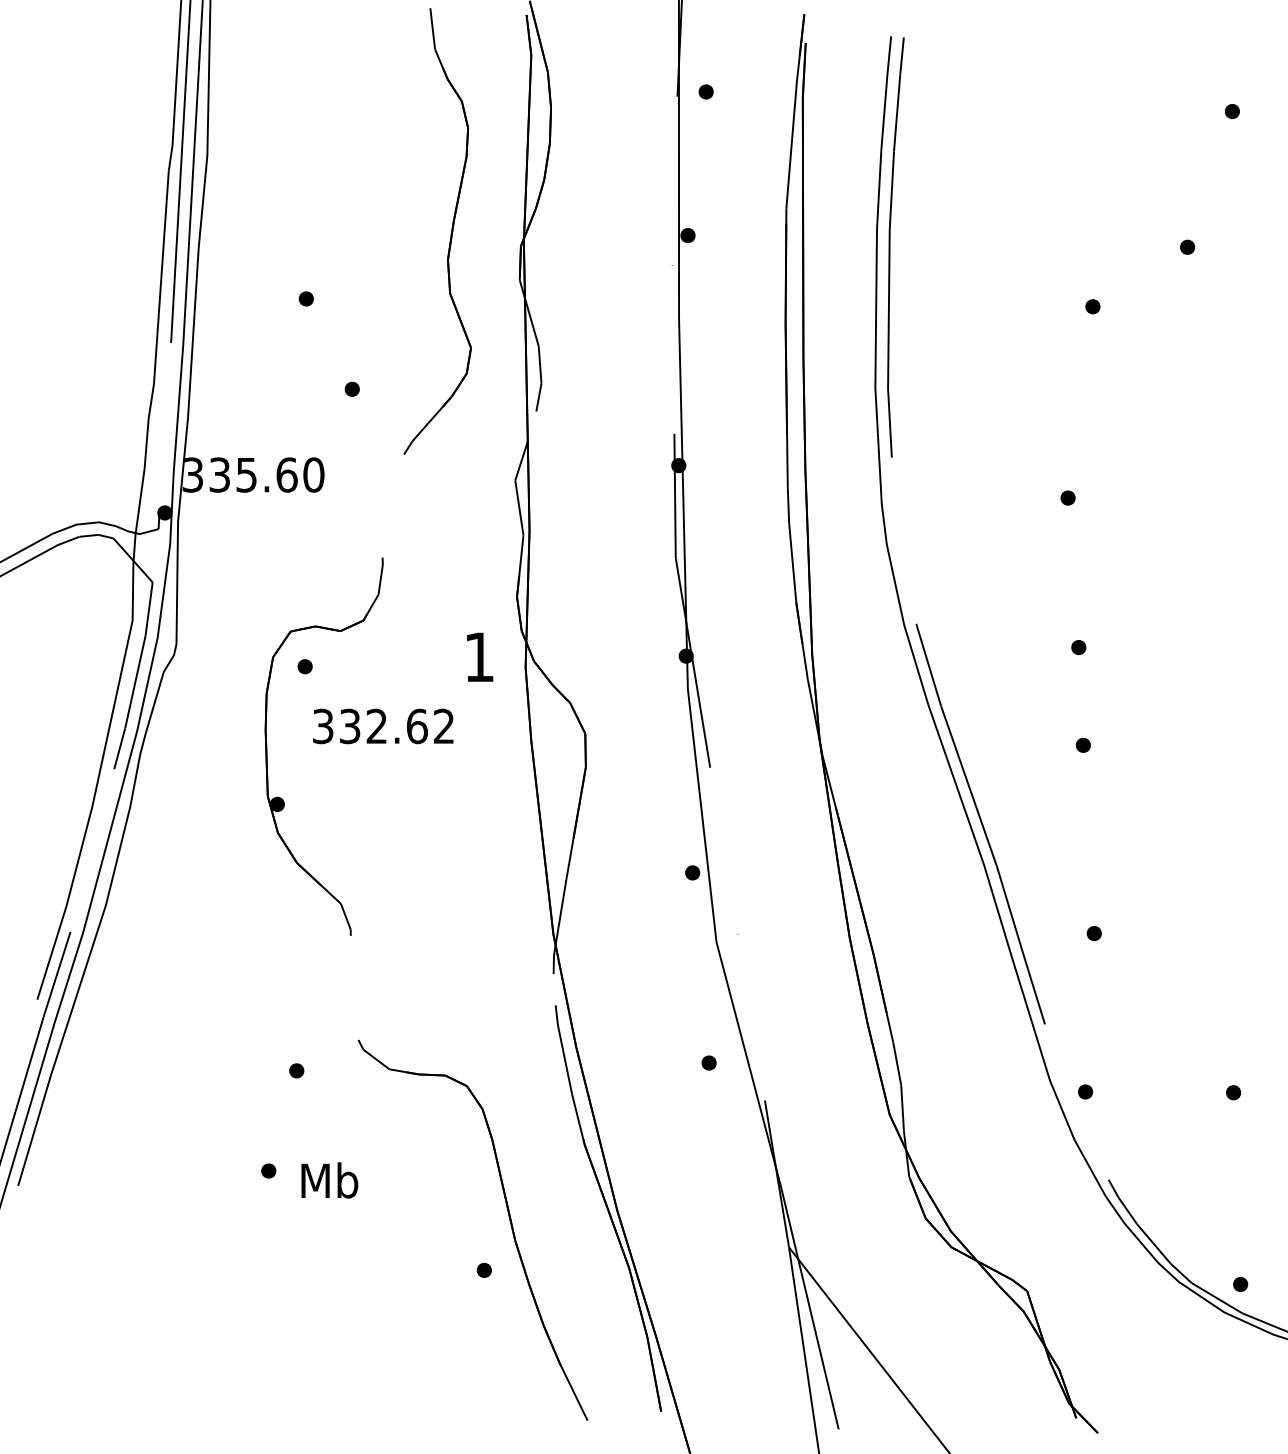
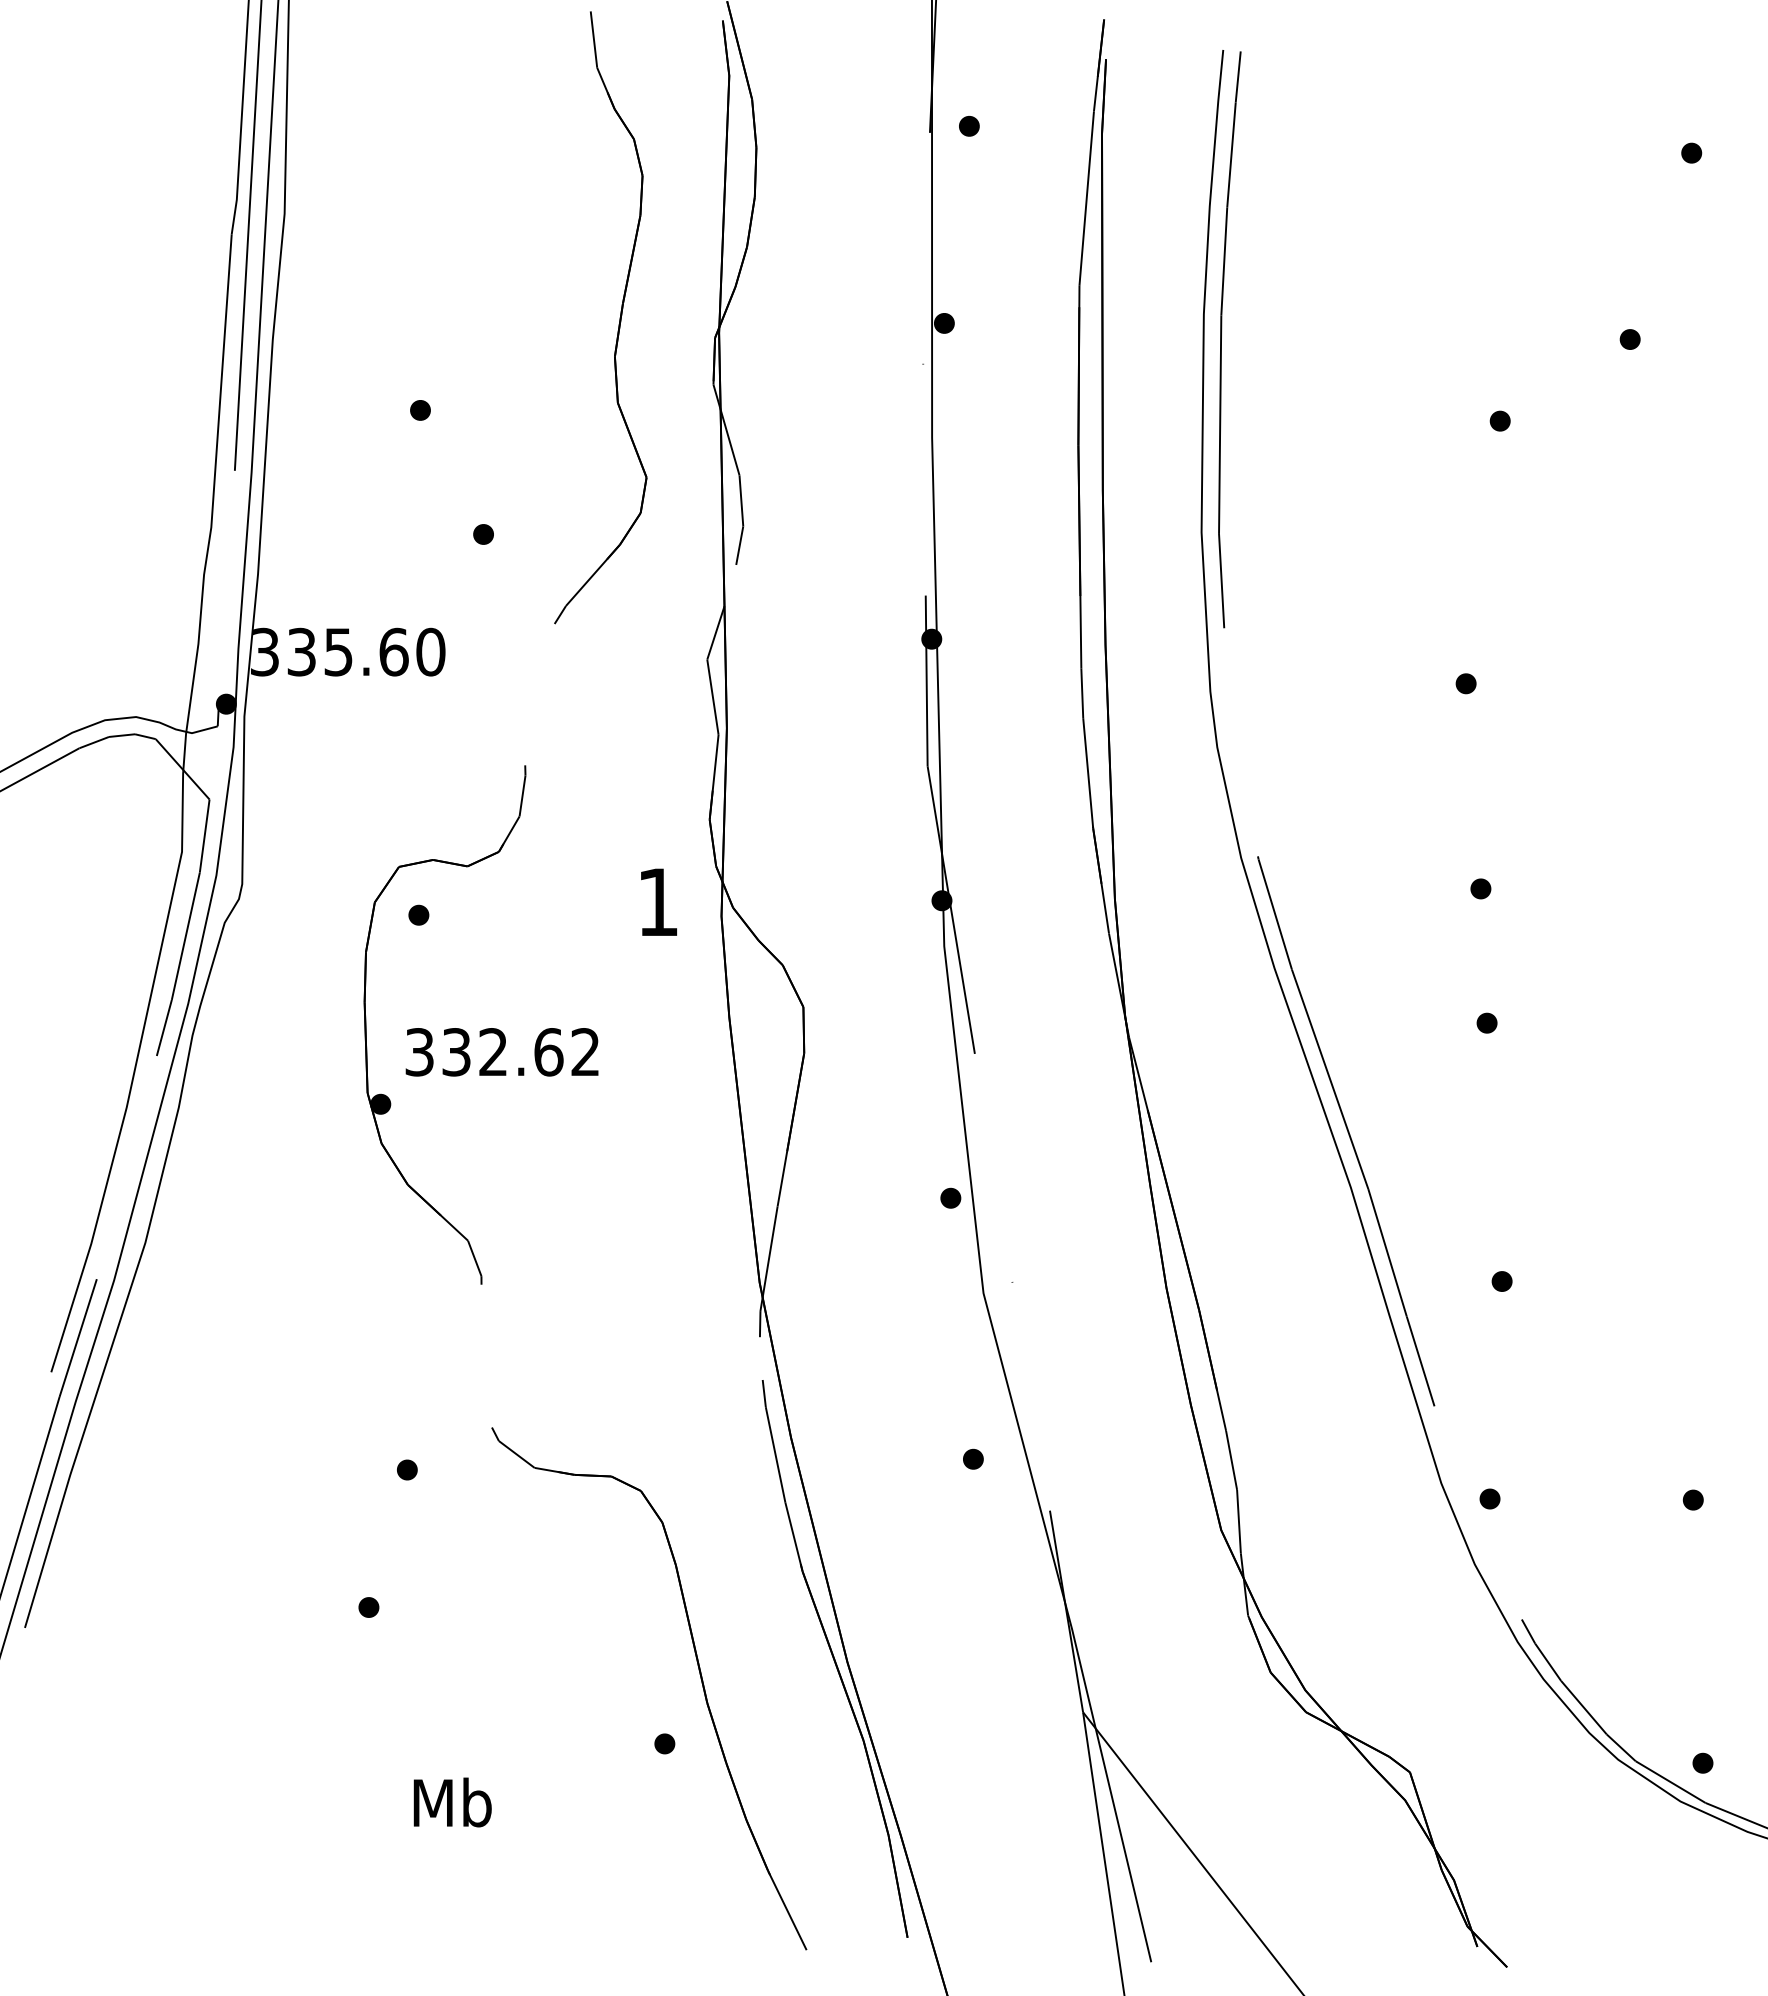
text: (382, 726) -> (501, 1052), moved
text: (329, 1180) -> (452, 1802), moved

